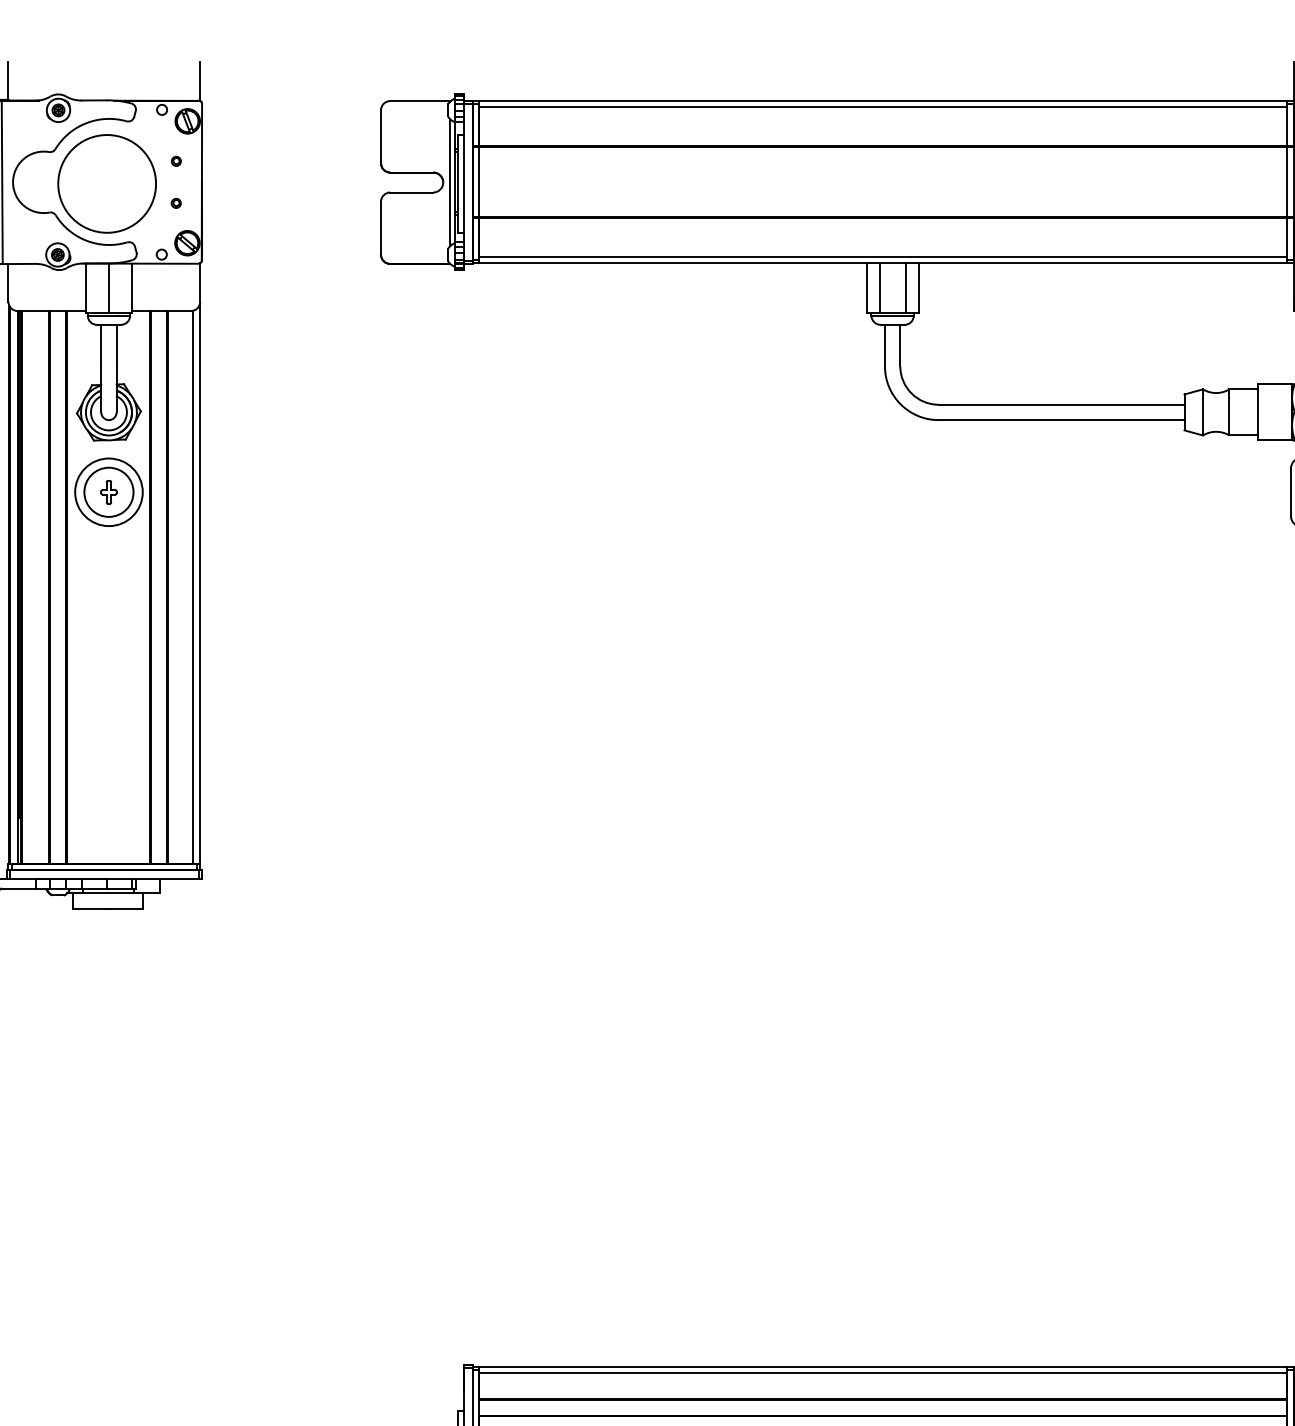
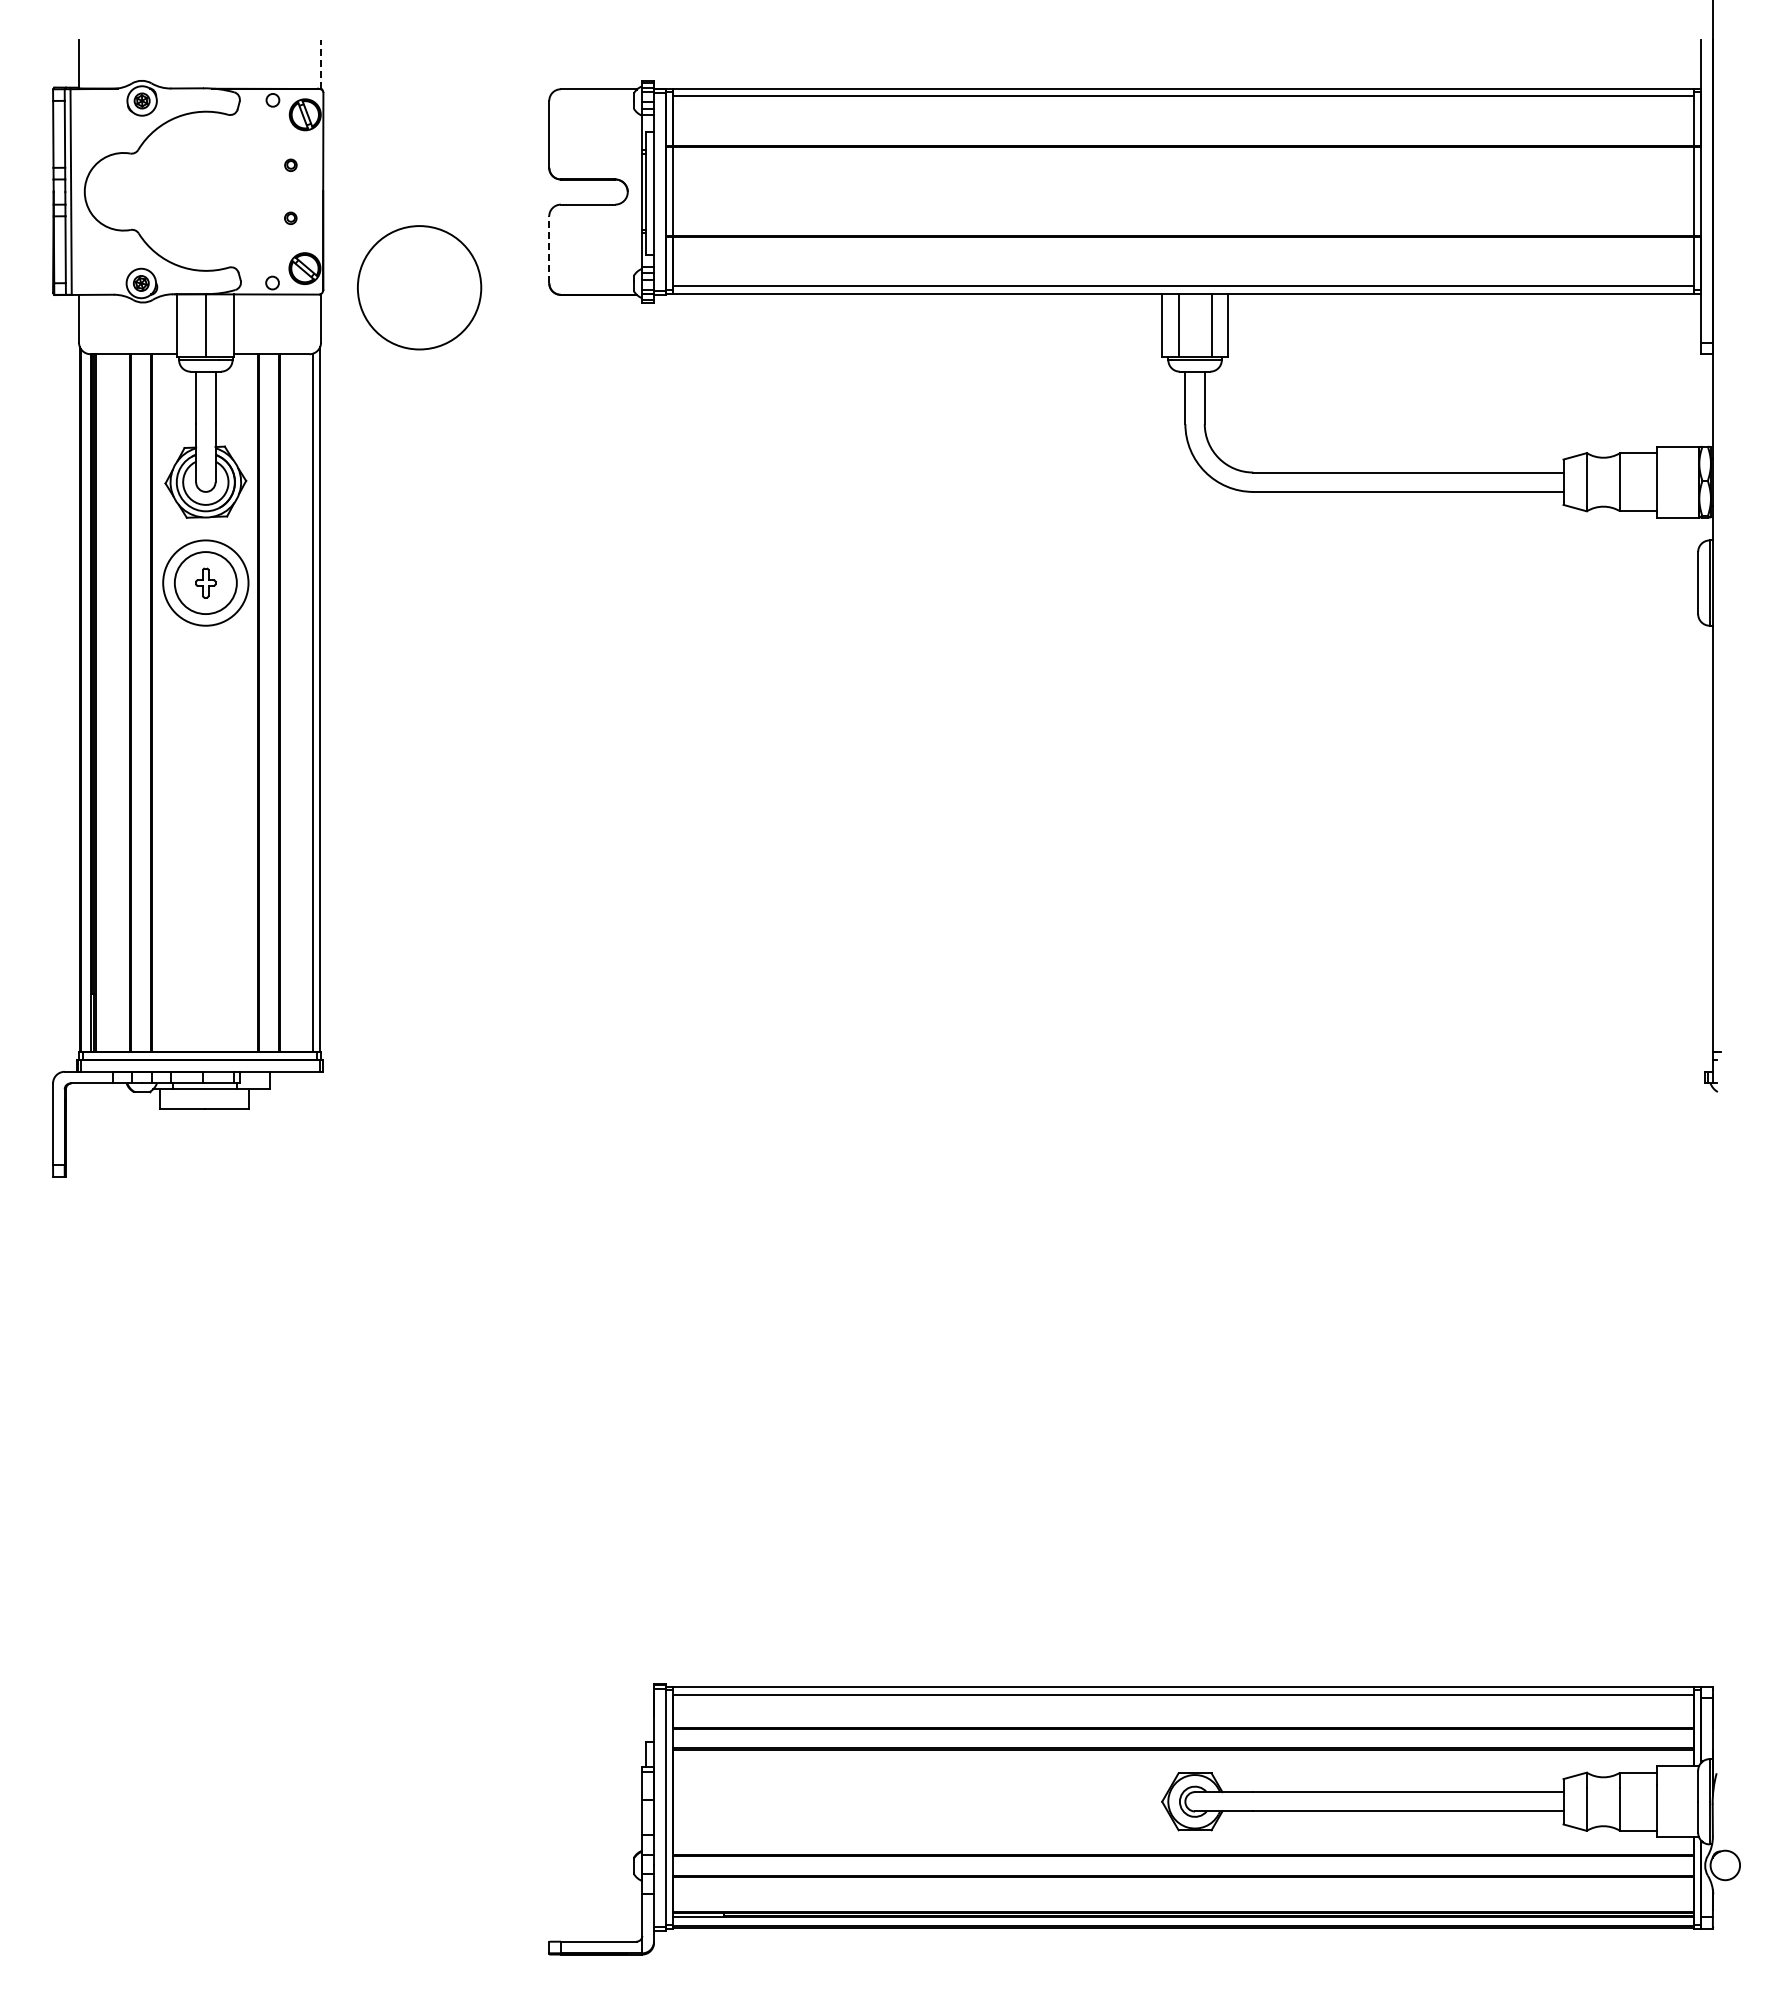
line: (200, 81) -> (321, 64), solid -> dashed
line: (450, 182) -> (636, 192), removed
circle: (107, 183) -> (419, 287), moved
line: (381, 228) -> (549, 249), solid -> dashed

